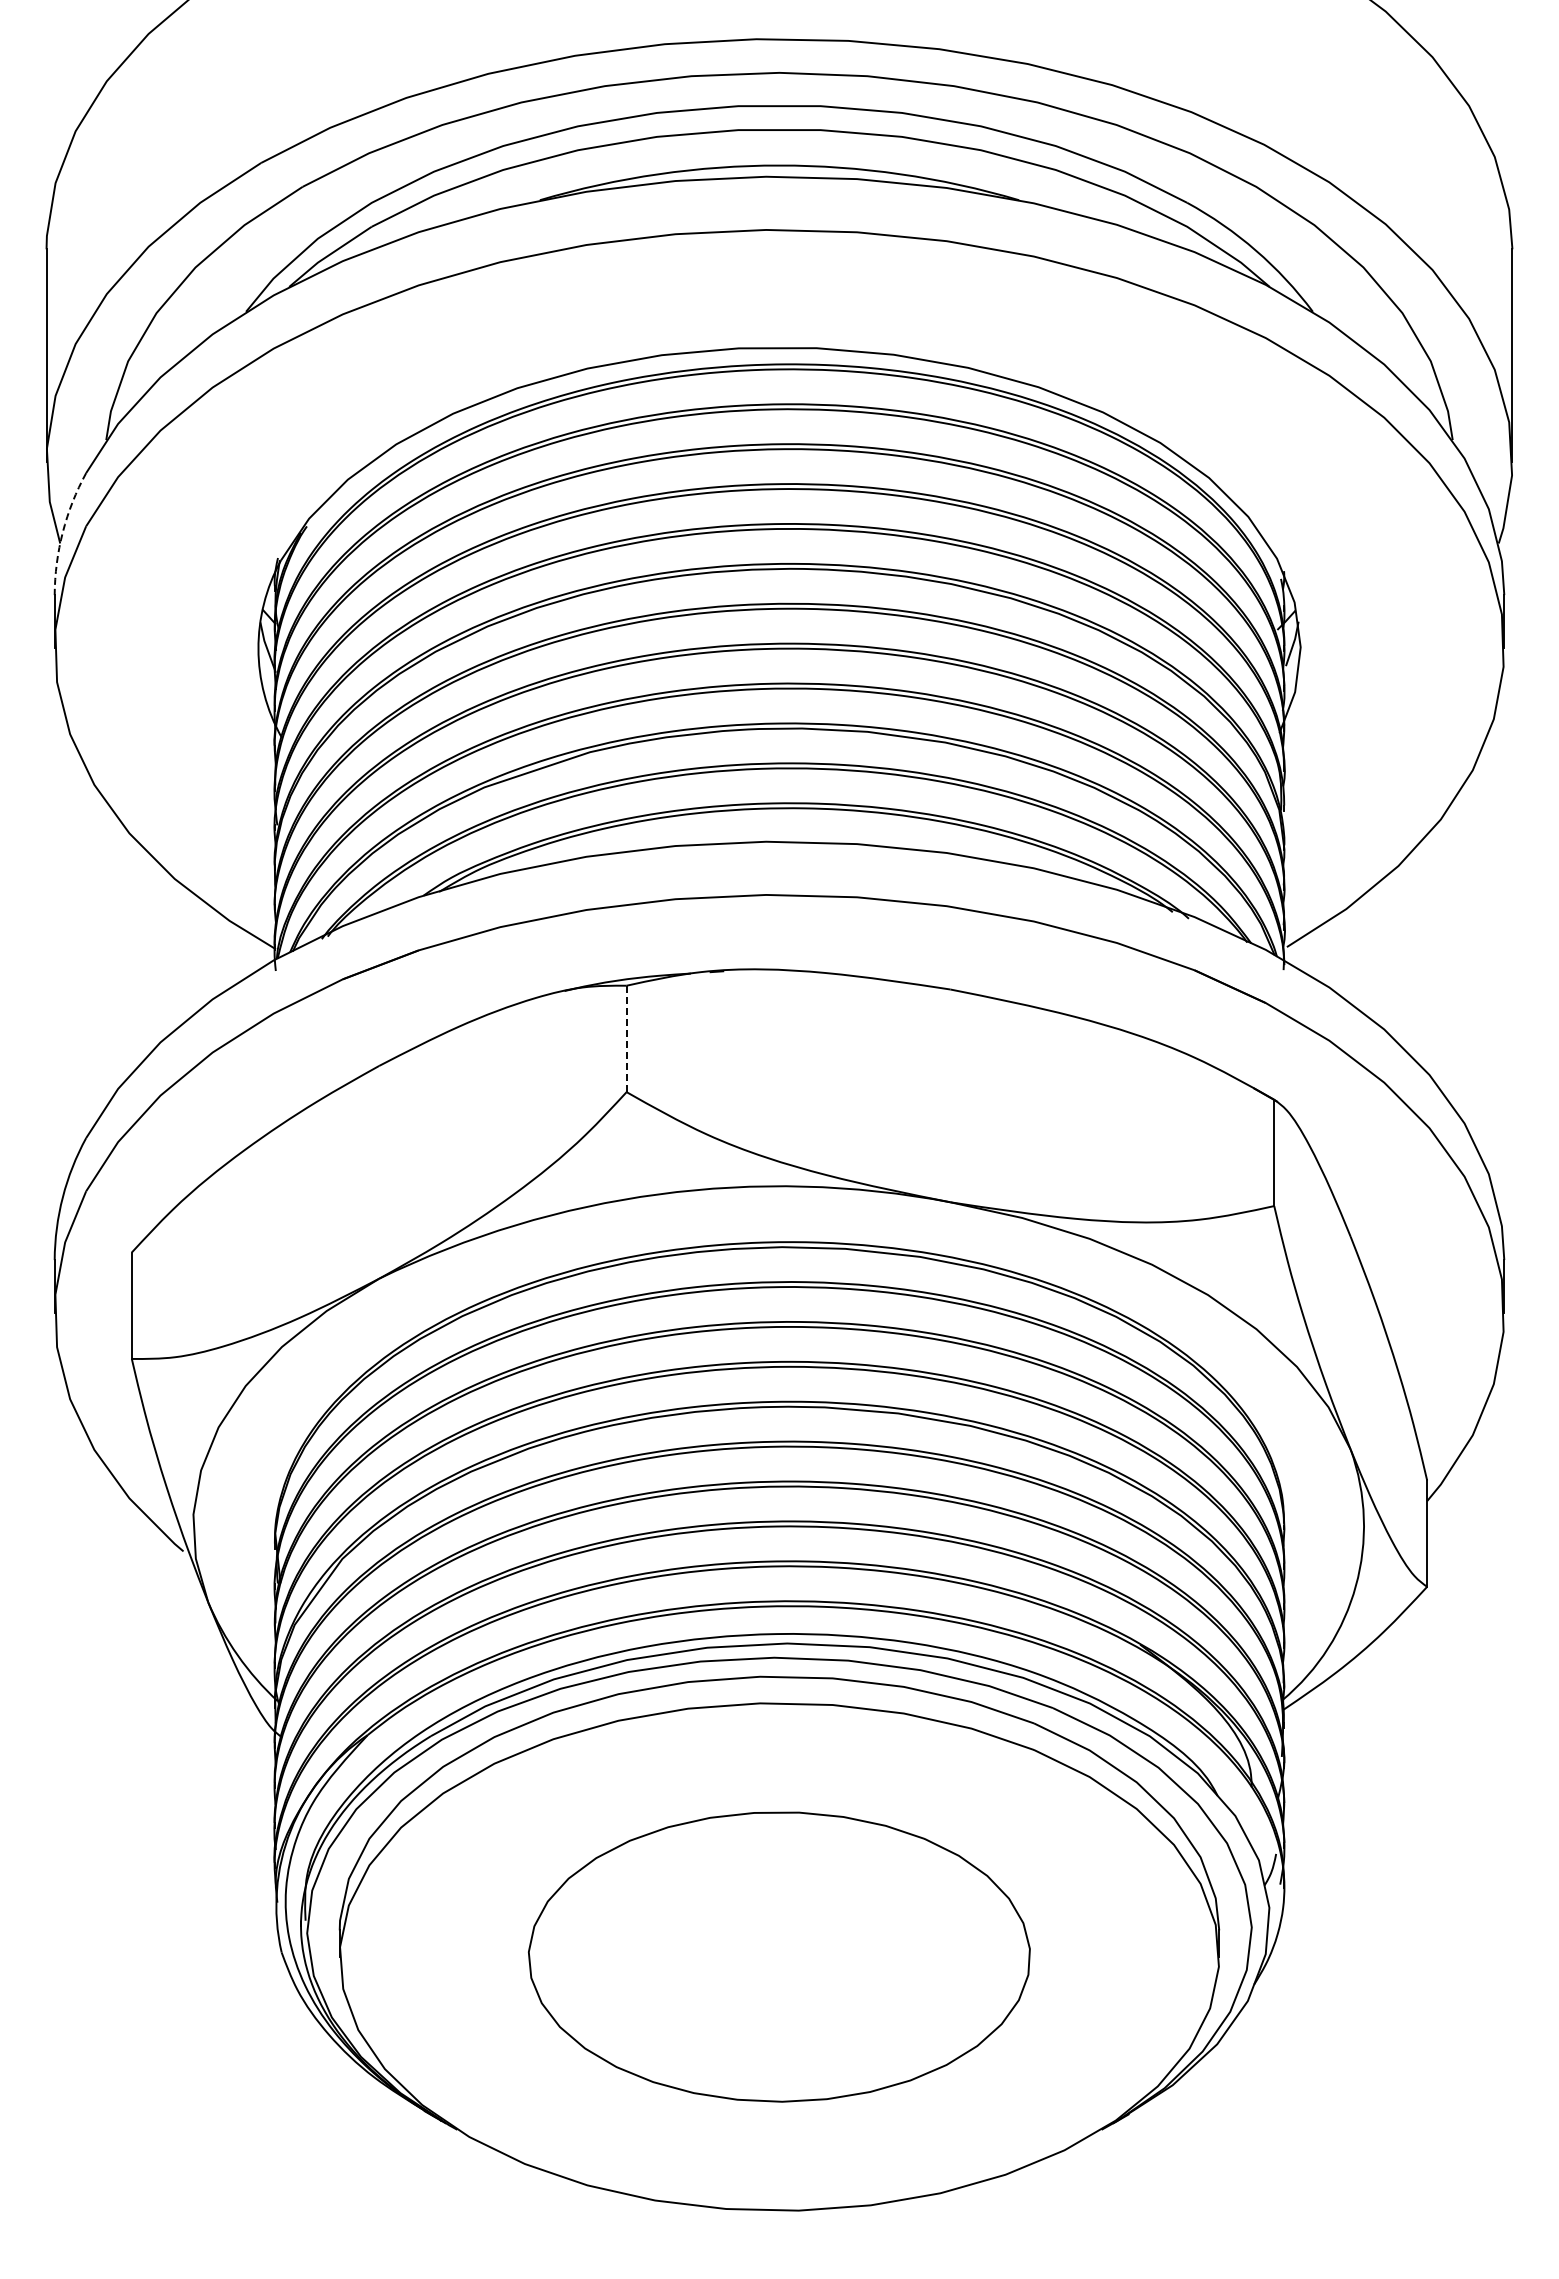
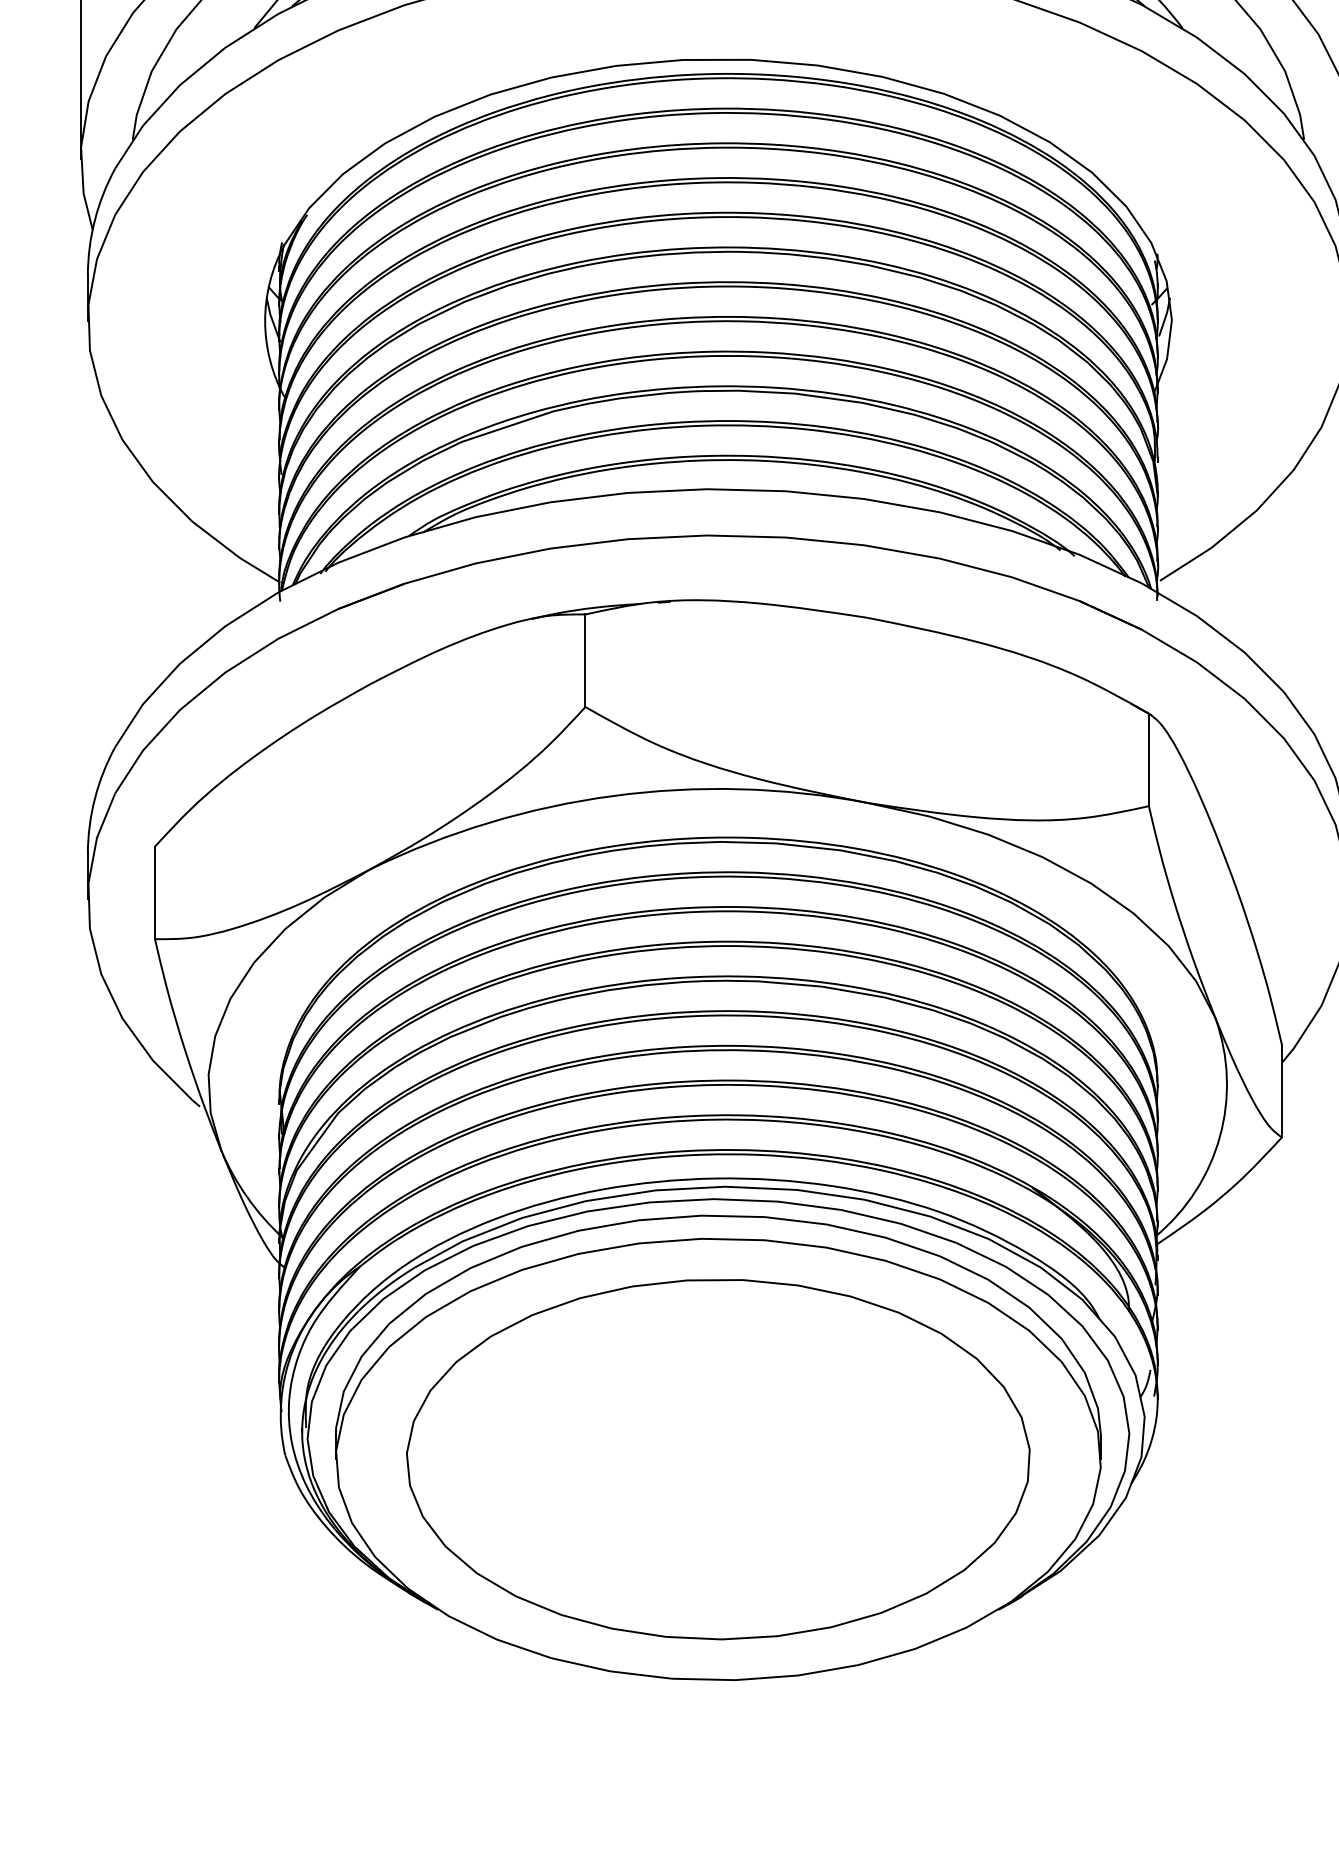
arc: (62, 532) -> (94, 220), dashed -> solid
line: (626, 1039) -> (585, 661), dashed -> solid
part: (779, 1956) -> (718, 1459), size x1.43

